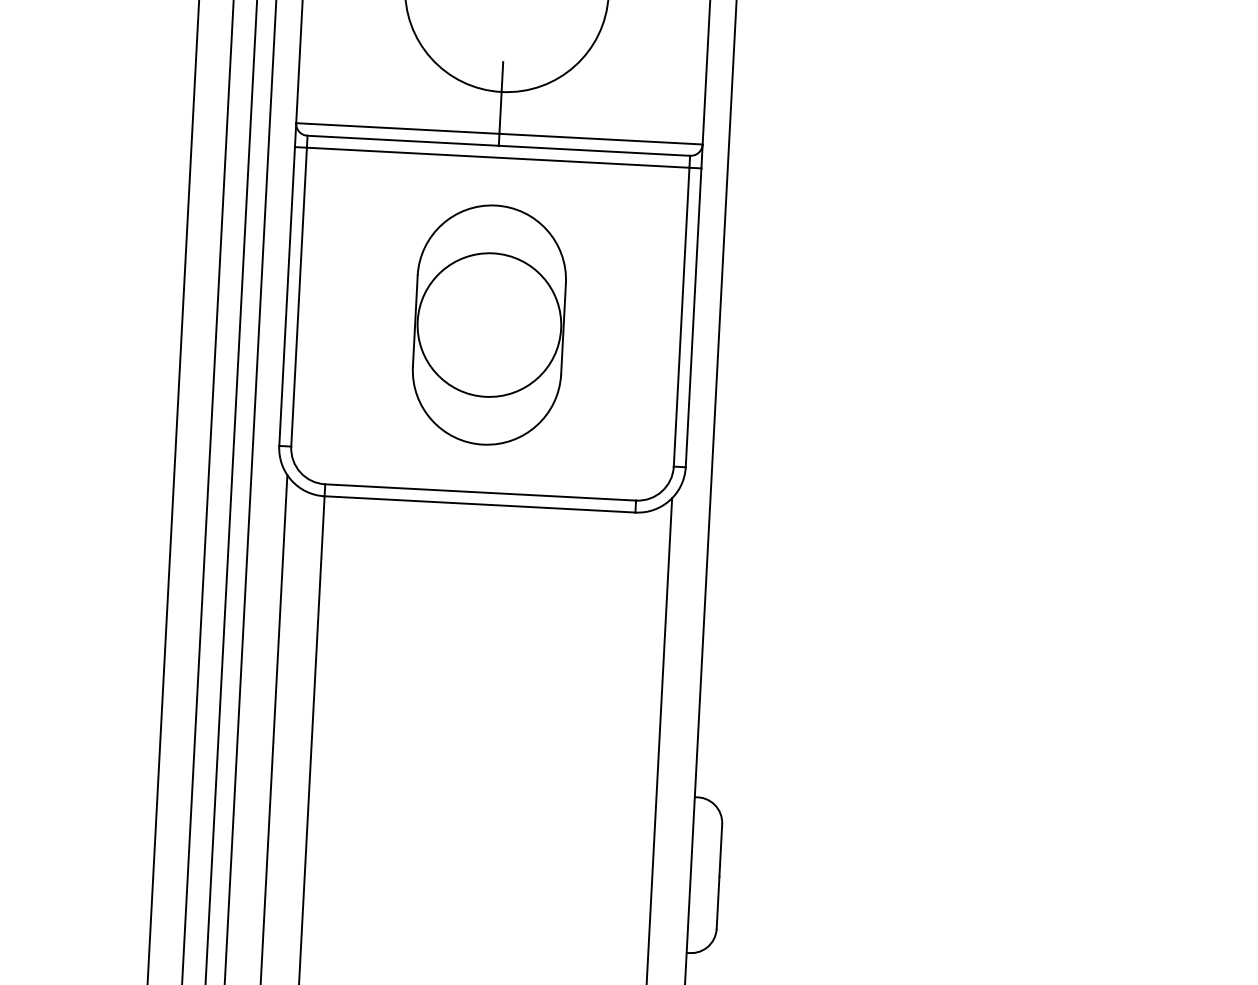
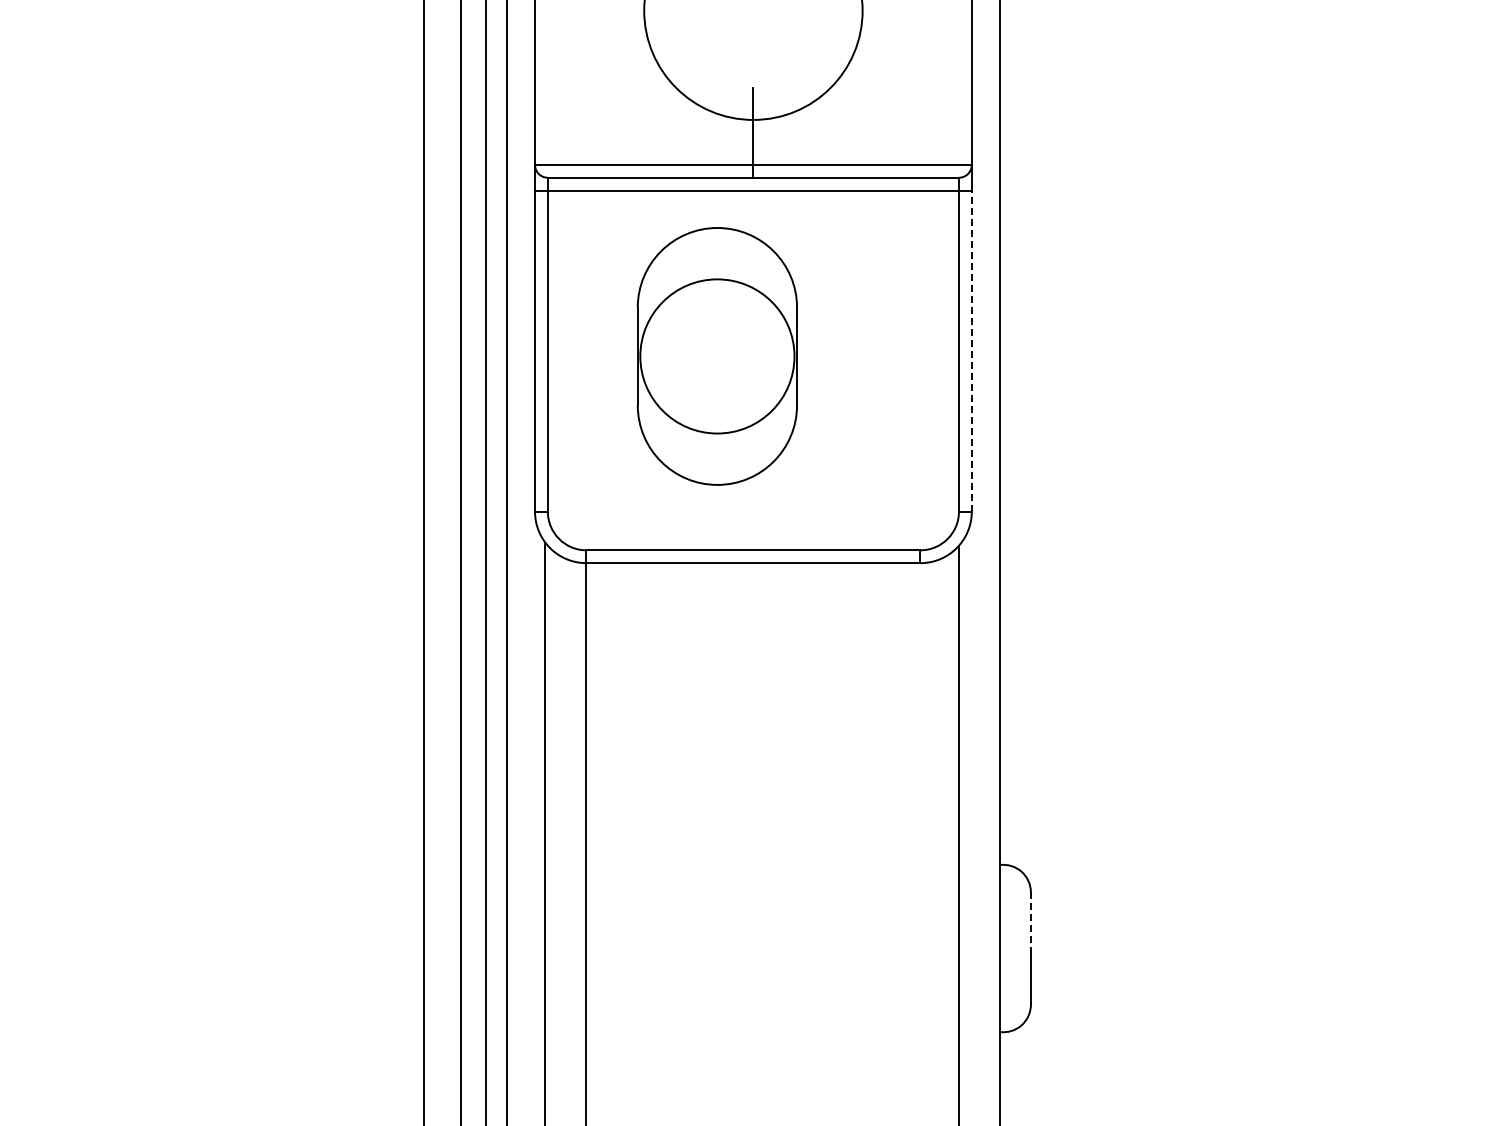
line: (693, 318) -> (971, 351), solid -> dashed
part: (488, 325) -> (716, 356), moved
line: (720, 850) -> (1030, 920), solid -> dashed

